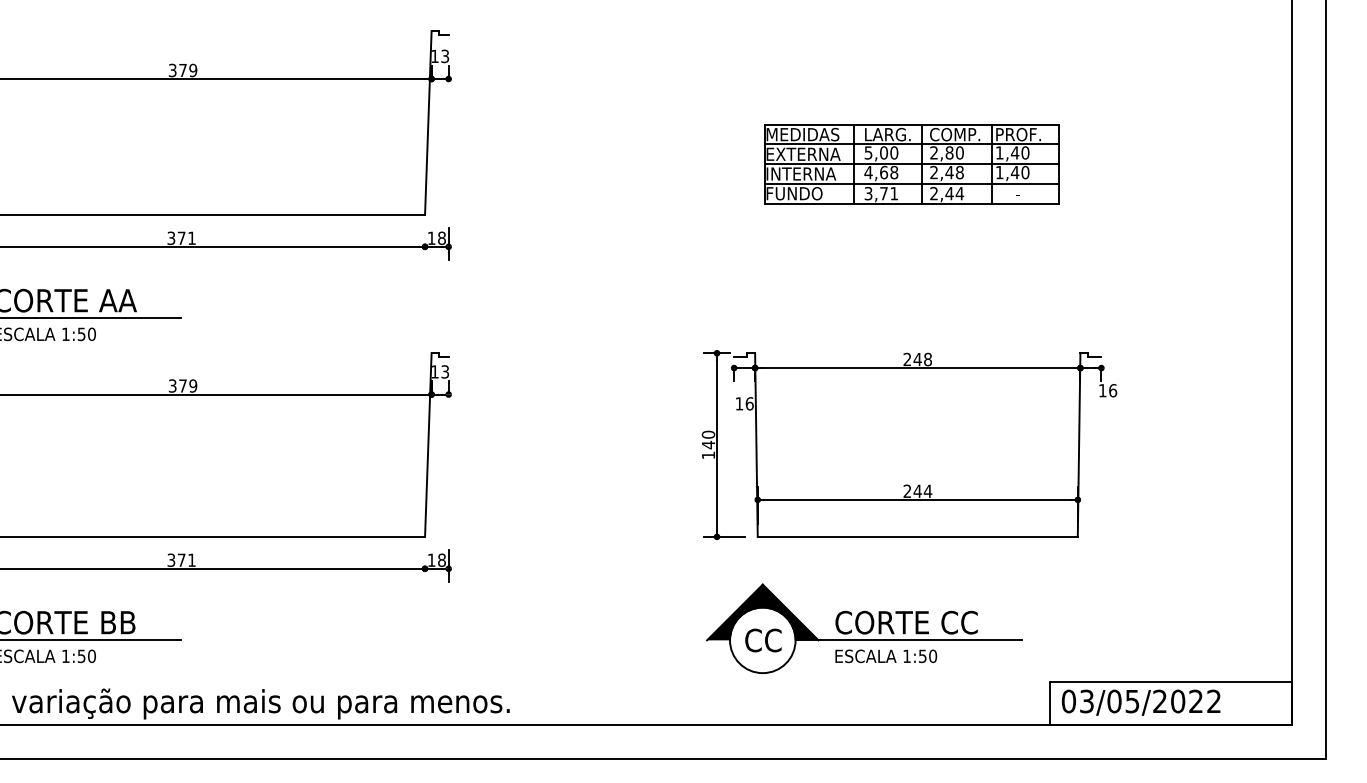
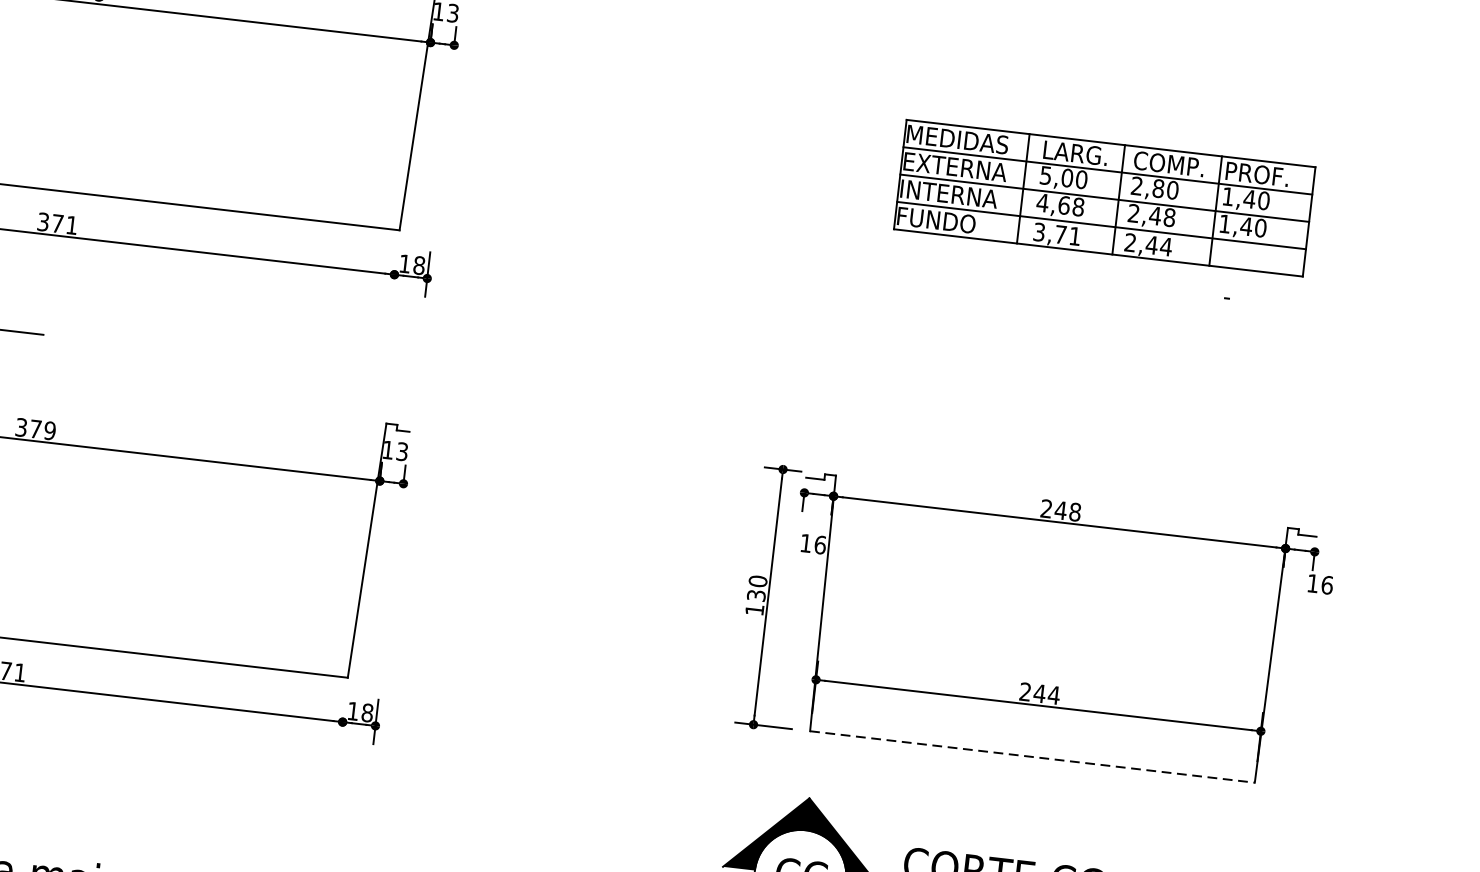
part: (911, 164) -> (1103, 198), moved
text: (708, 444) -> (756, 594), 140 -> 130
line: (918, 536) -> (1033, 756), solid -> dashed

